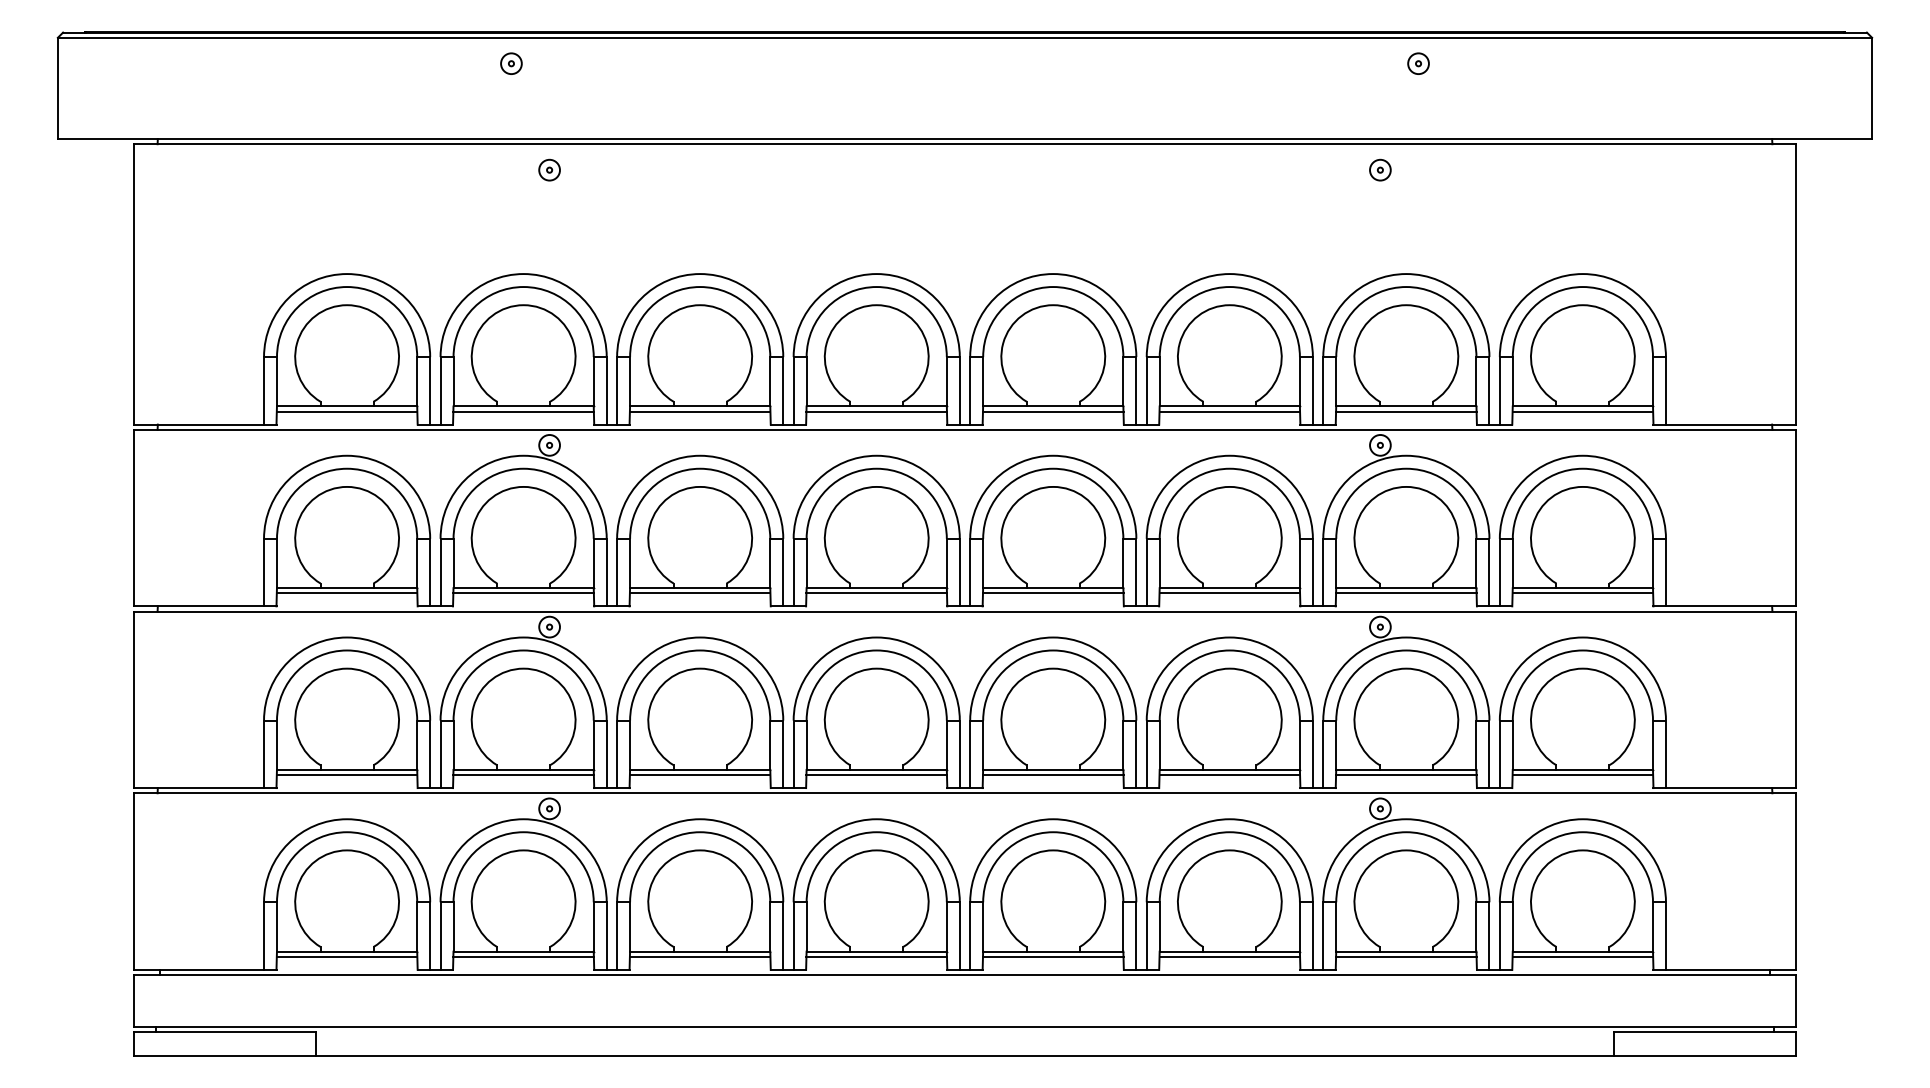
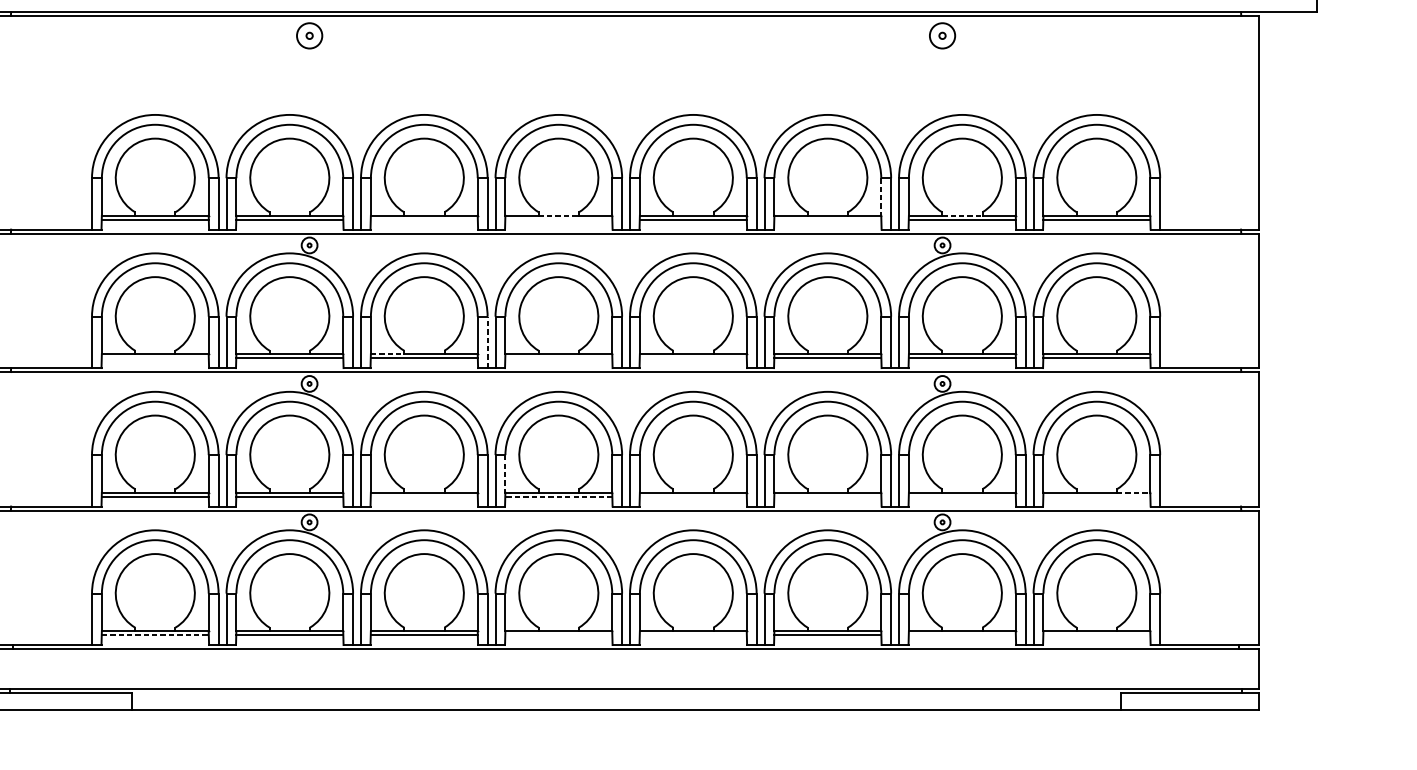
part: (549, 169) -> (309, 35), size x1.6
part: (1380, 169) -> (942, 35), size x1.6
line: (1299, 381) -> (880, 196), solid -> dashed
line: (877, 406) -> (559, 215), solid -> dashed
line: (1406, 406) -> (962, 215), solid -> dashed
line: (699, 411) -> (423, 219), removed
line: (876, 411) -> (558, 219), removed
line: (1229, 411) -> (827, 219), removed
line: (783, 572) -> (487, 342), solid -> dashed
line: (651, 588) -> (387, 354), solid -> dashed
line: (346, 593) -> (154, 358), removed
line: (876, 593) -> (558, 358), removed
line: (1053, 593) -> (693, 358), removed
line: (806, 745) -> (505, 474), solid -> dashed
line: (1631, 769) -> (1133, 492), solid -> dashed
line: (699, 775) -> (423, 496), removed
line: (876, 775) -> (558, 496), solid -> dashed
line: (1053, 775) -> (693, 496), removed
line: (1229, 775) -> (827, 496), removed
line: (1406, 775) -> (962, 496), removed
line: (1582, 775) -> (1096, 496), removed
line: (347, 956) -> (155, 634), solid -> dashed
line: (876, 956) -> (558, 634), removed
line: (1053, 956) -> (693, 634), removed
line: (1406, 956) -> (962, 634), removed
line: (1582, 956) -> (1096, 634), removed

